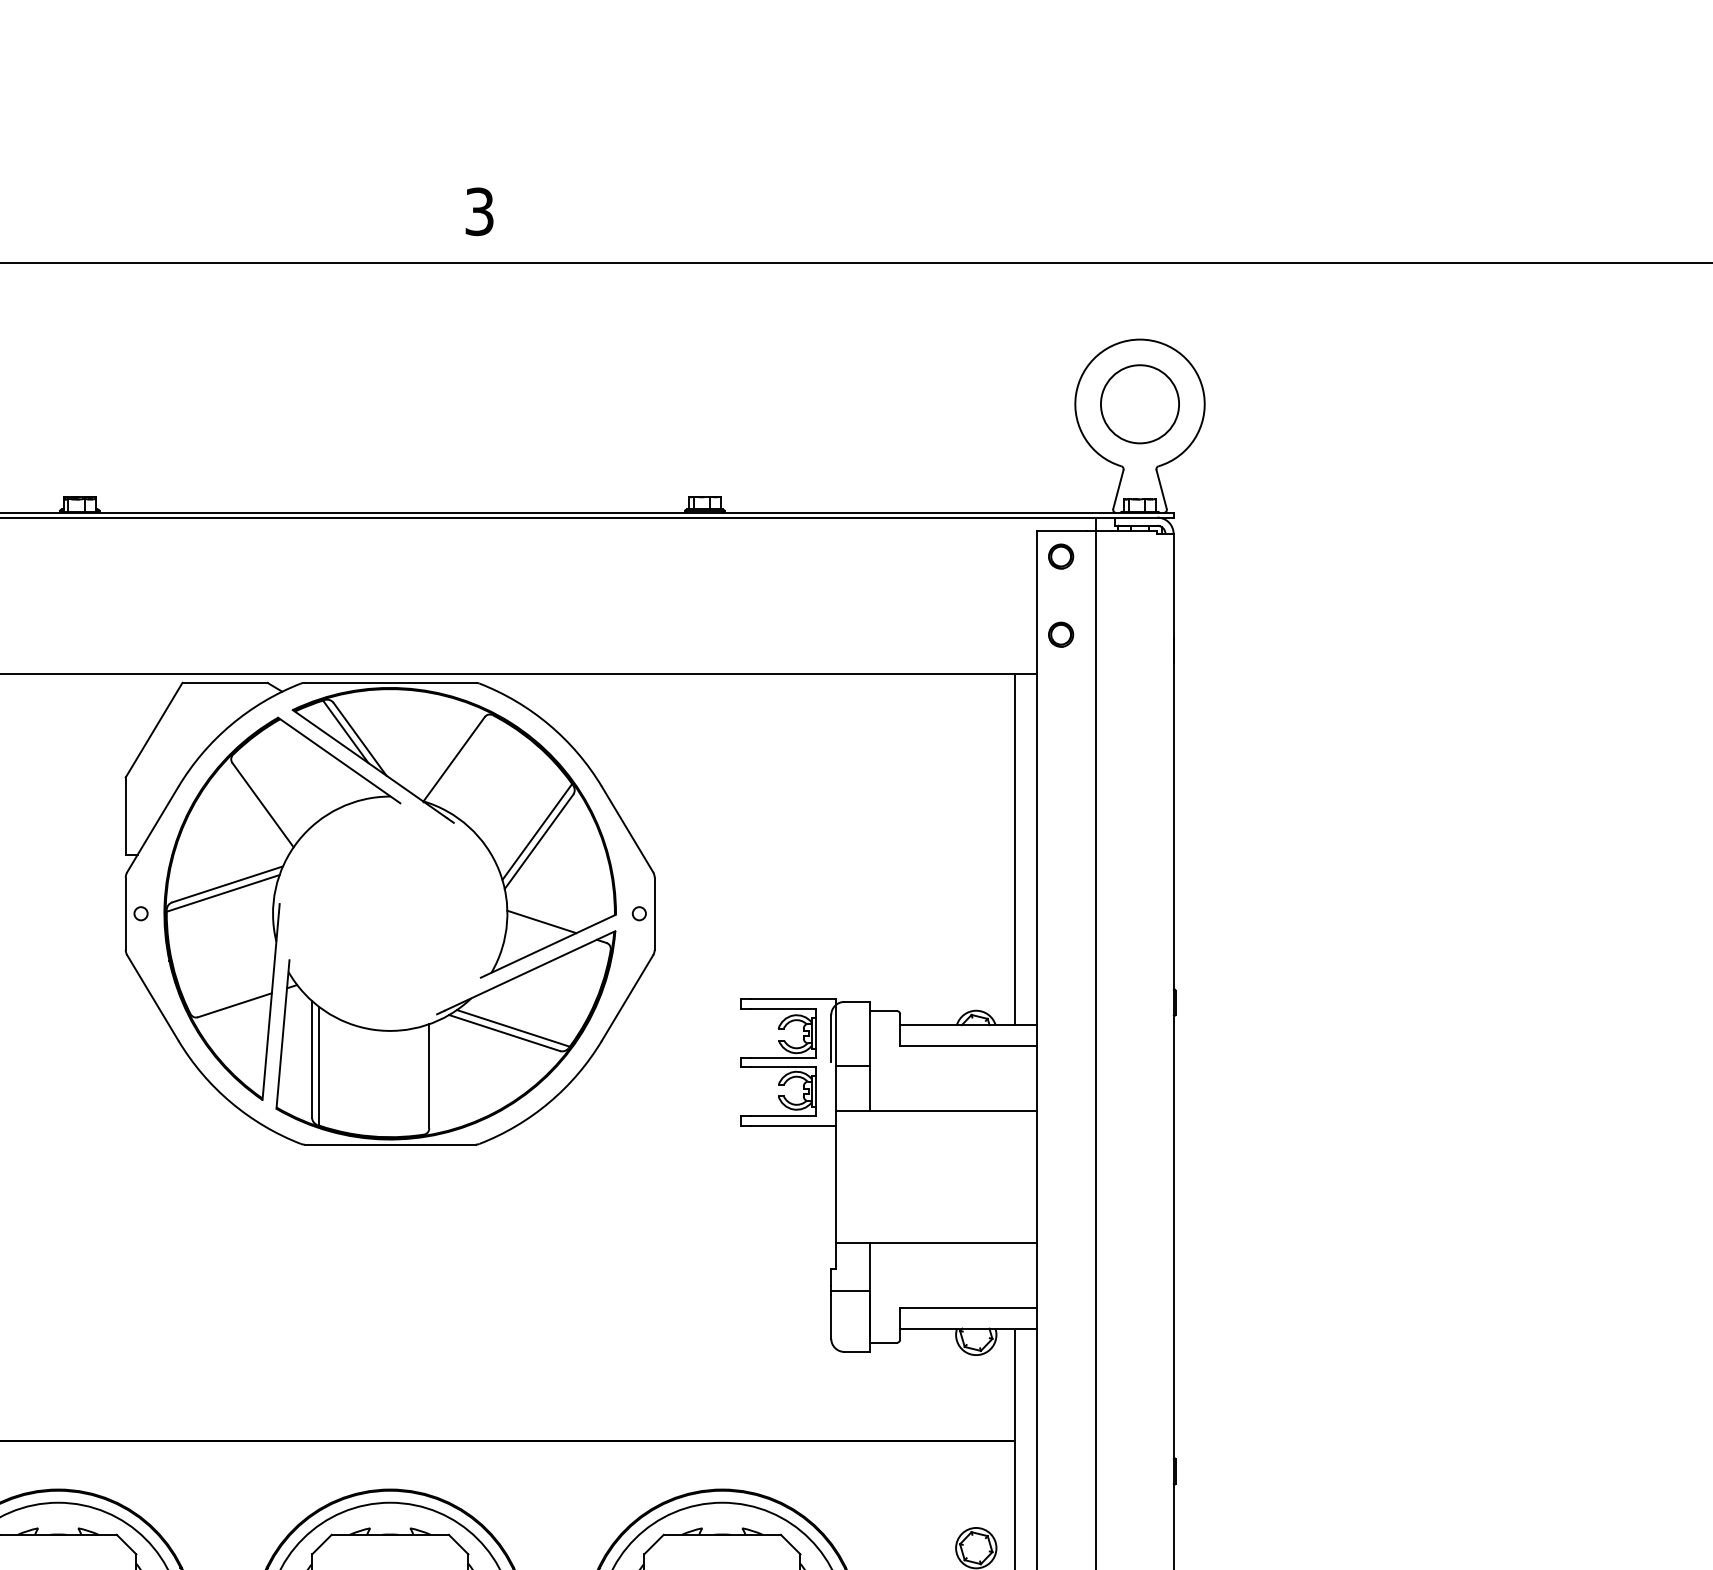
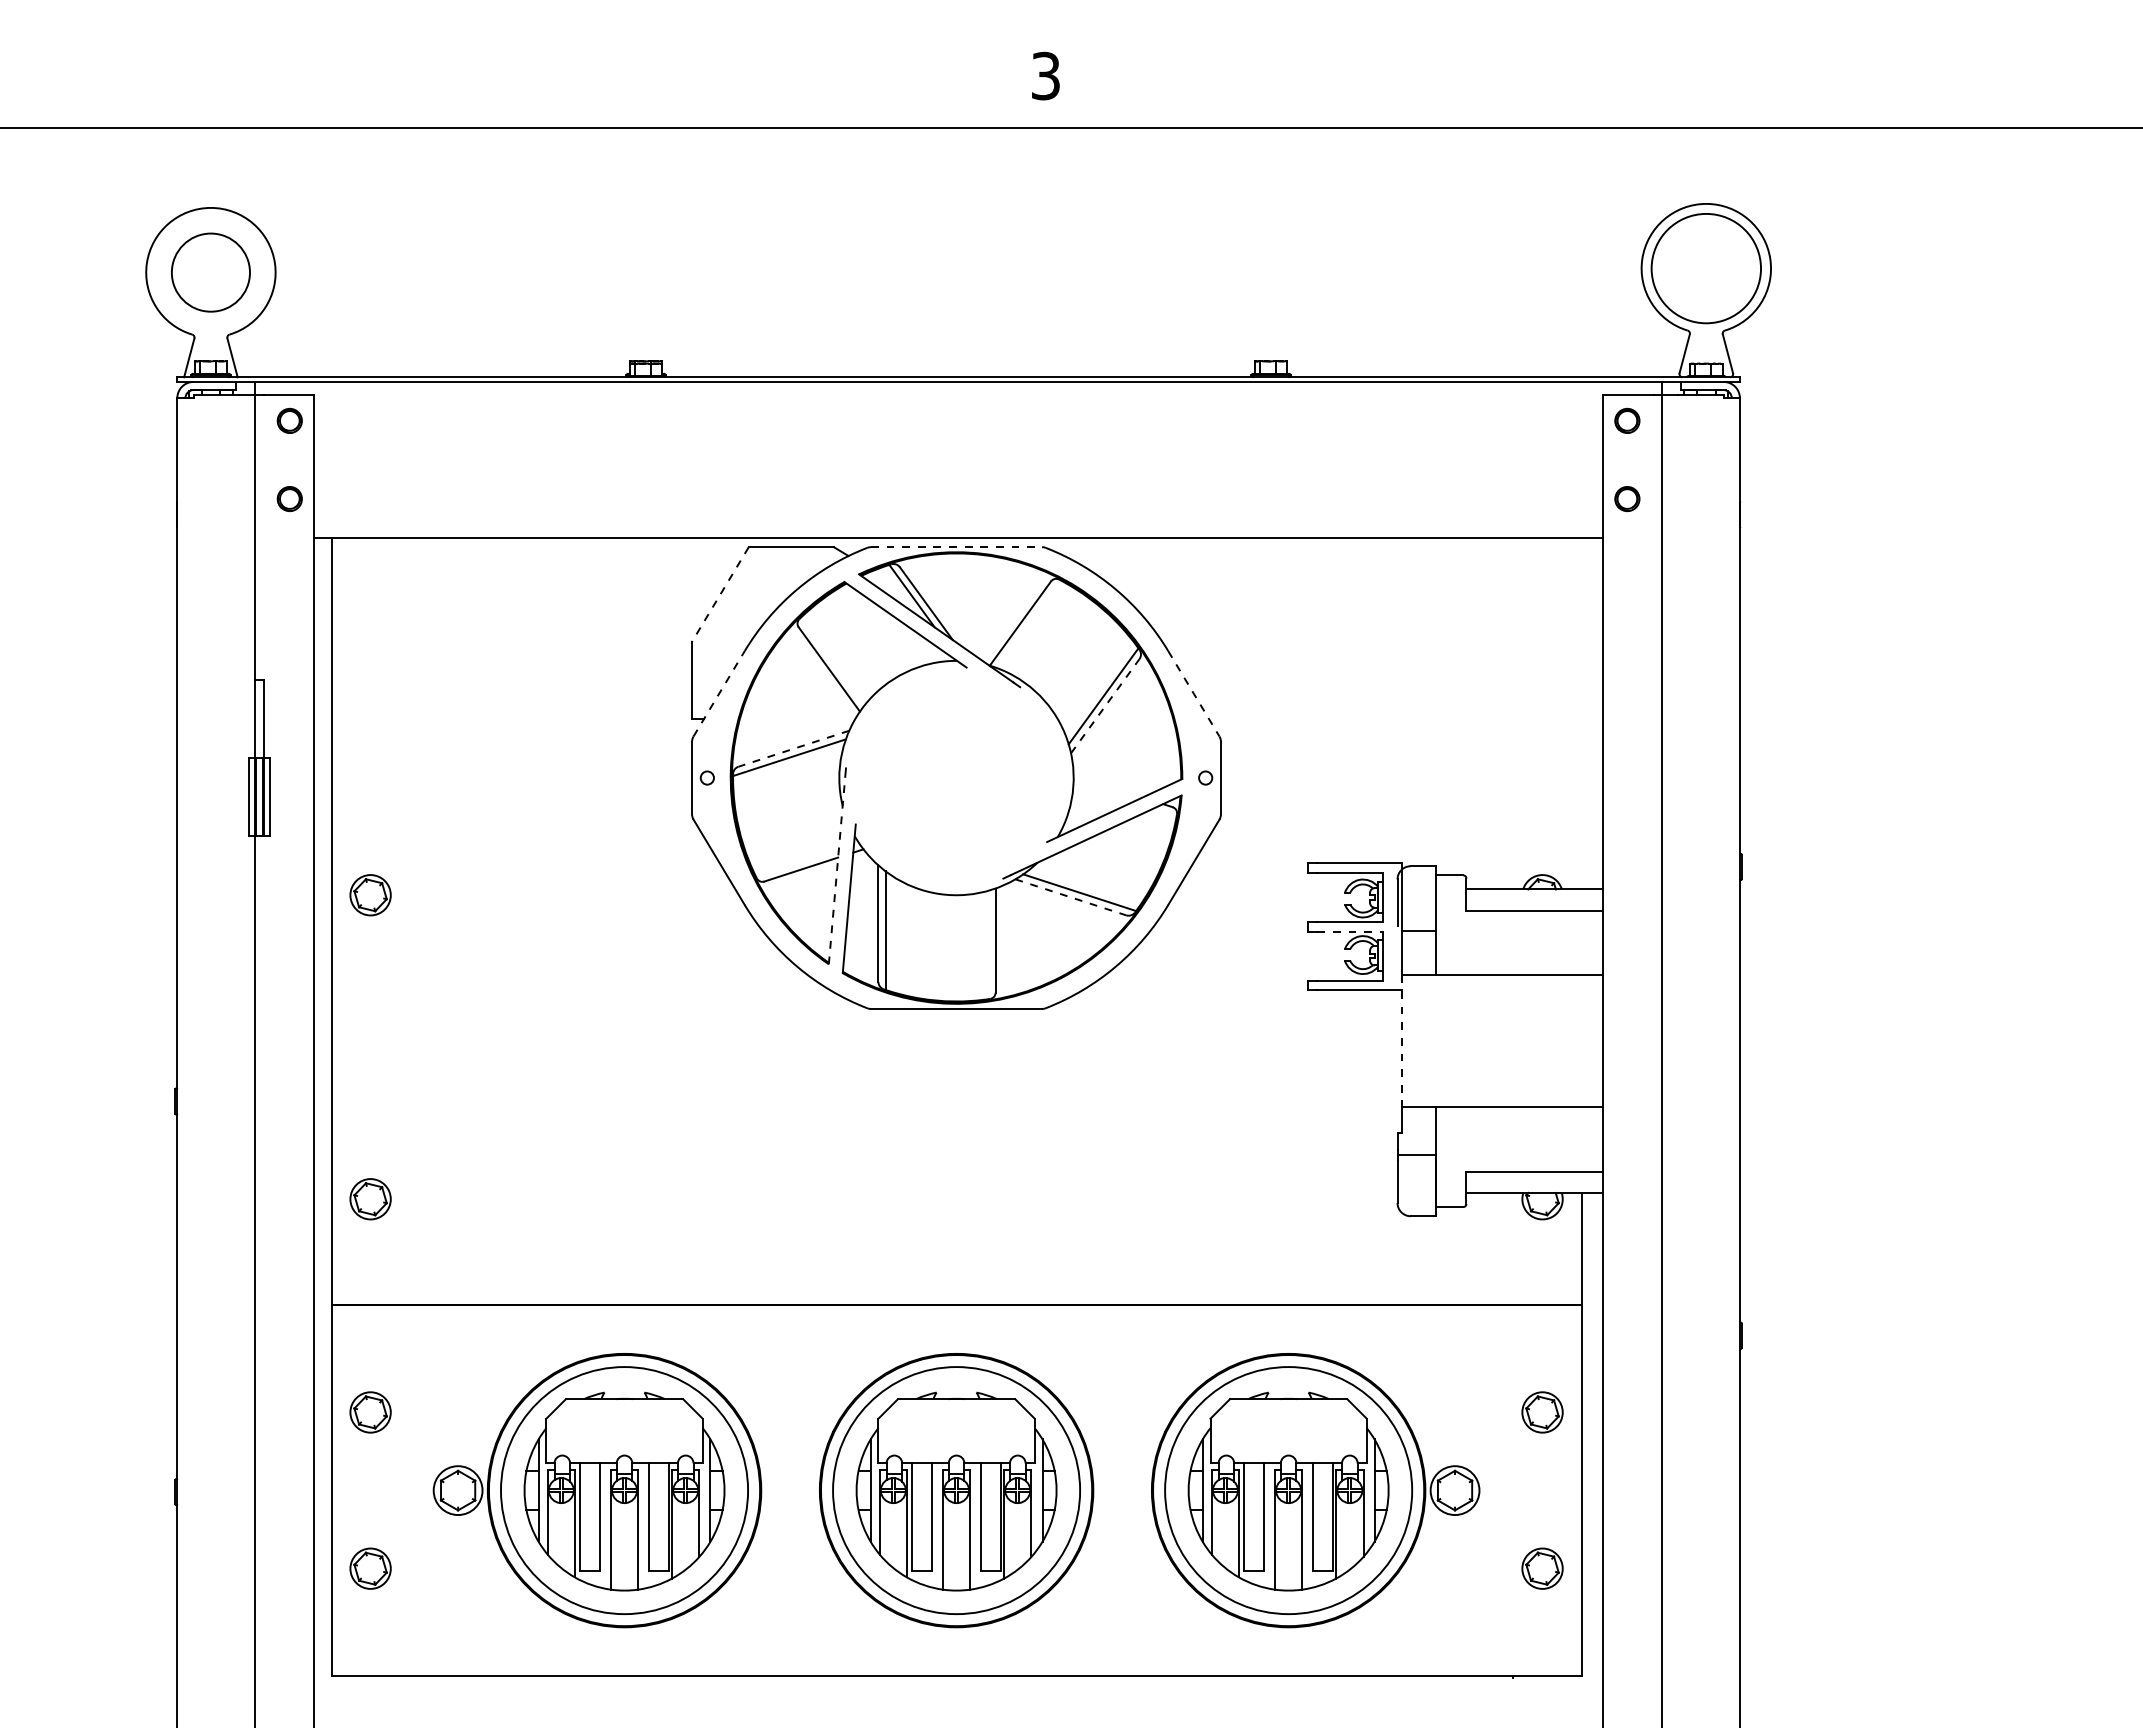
circle: (1140, 404) -> (1706, 268), size x1.4
line: (390, 683) -> (956, 547), solid -> dashed
line: (154, 730) -> (720, 594), solid -> dashed
line: (153, 829) -> (719, 693), solid -> dashed
line: (627, 829) -> (1193, 693), solid -> dashed
line: (539, 841) -> (1105, 705), solid -> dashed
line: (1015, 849) -> (1581, 713), removed
line: (227, 884) -> (793, 748), solid -> dashed
line: (541, 922) -> (1107, 786), removed
line: (271, 1005) -> (837, 869), solid -> dashed
line: (505, 1033) -> (1071, 897), solid -> dashed
line: (783, 1067) -> (1349, 931), solid -> dashed
line: (836, 1177) -> (1402, 1041), solid -> dashed

